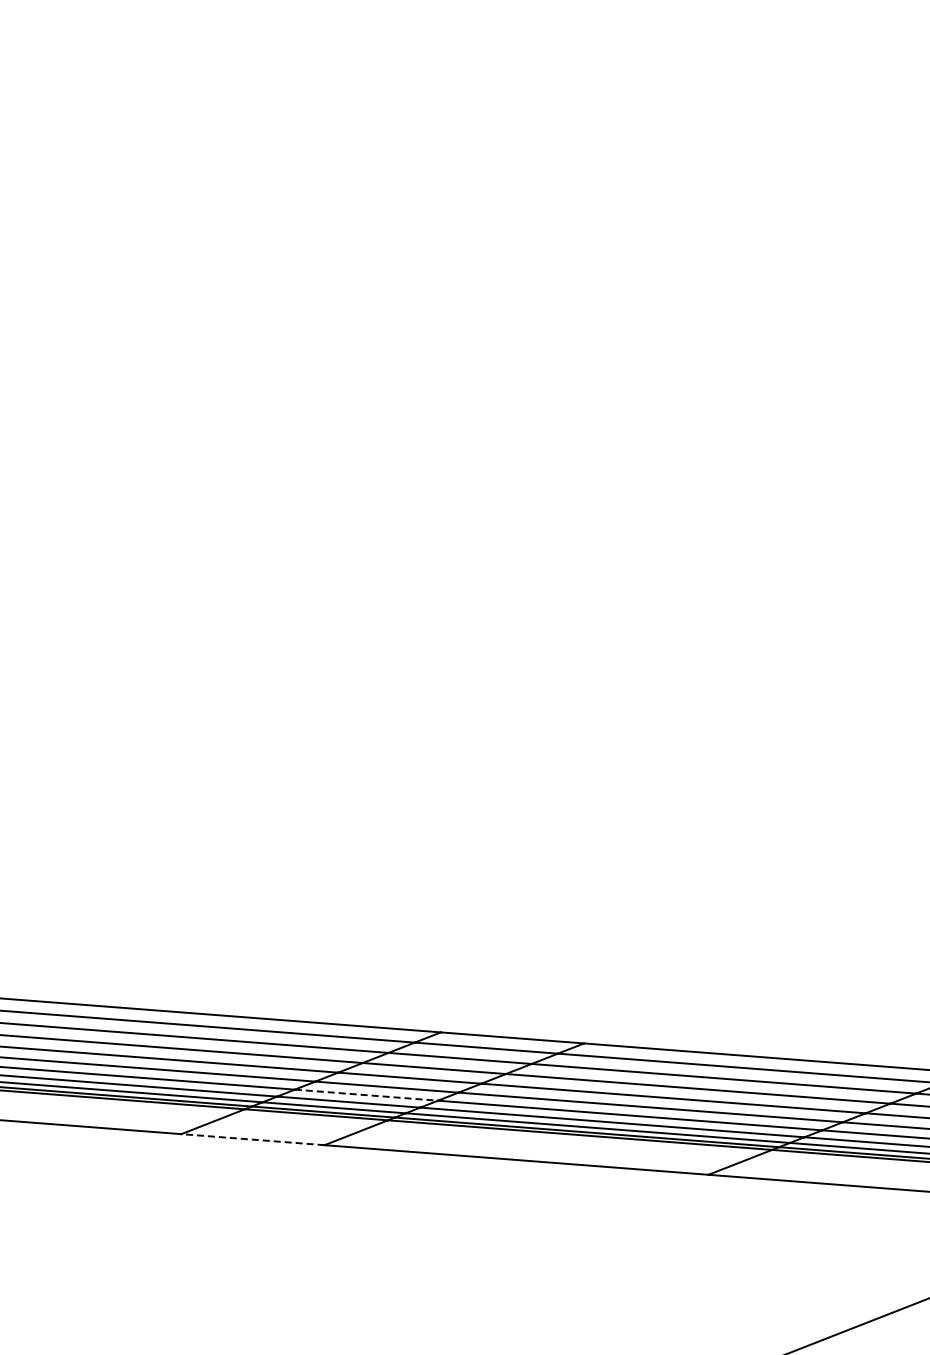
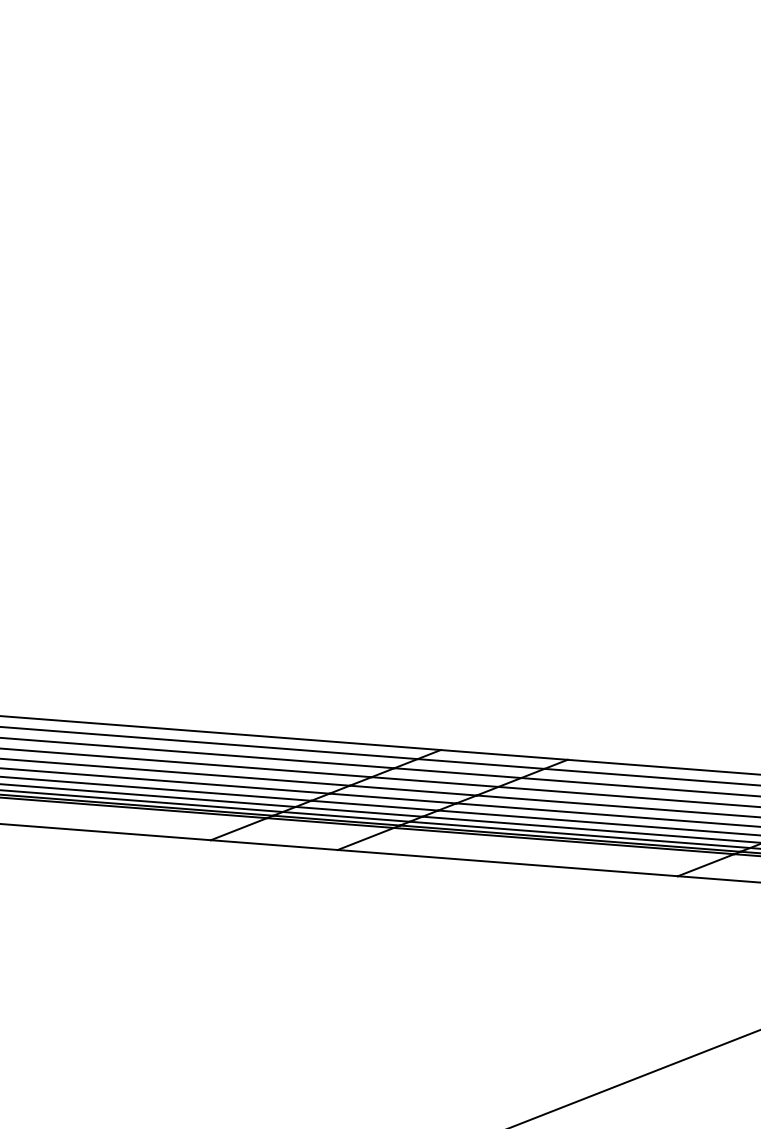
line: (366, 1095) -> (374, 805), dashed -> solid
line: (252, 1139) -> (273, 844), dashed -> solid

